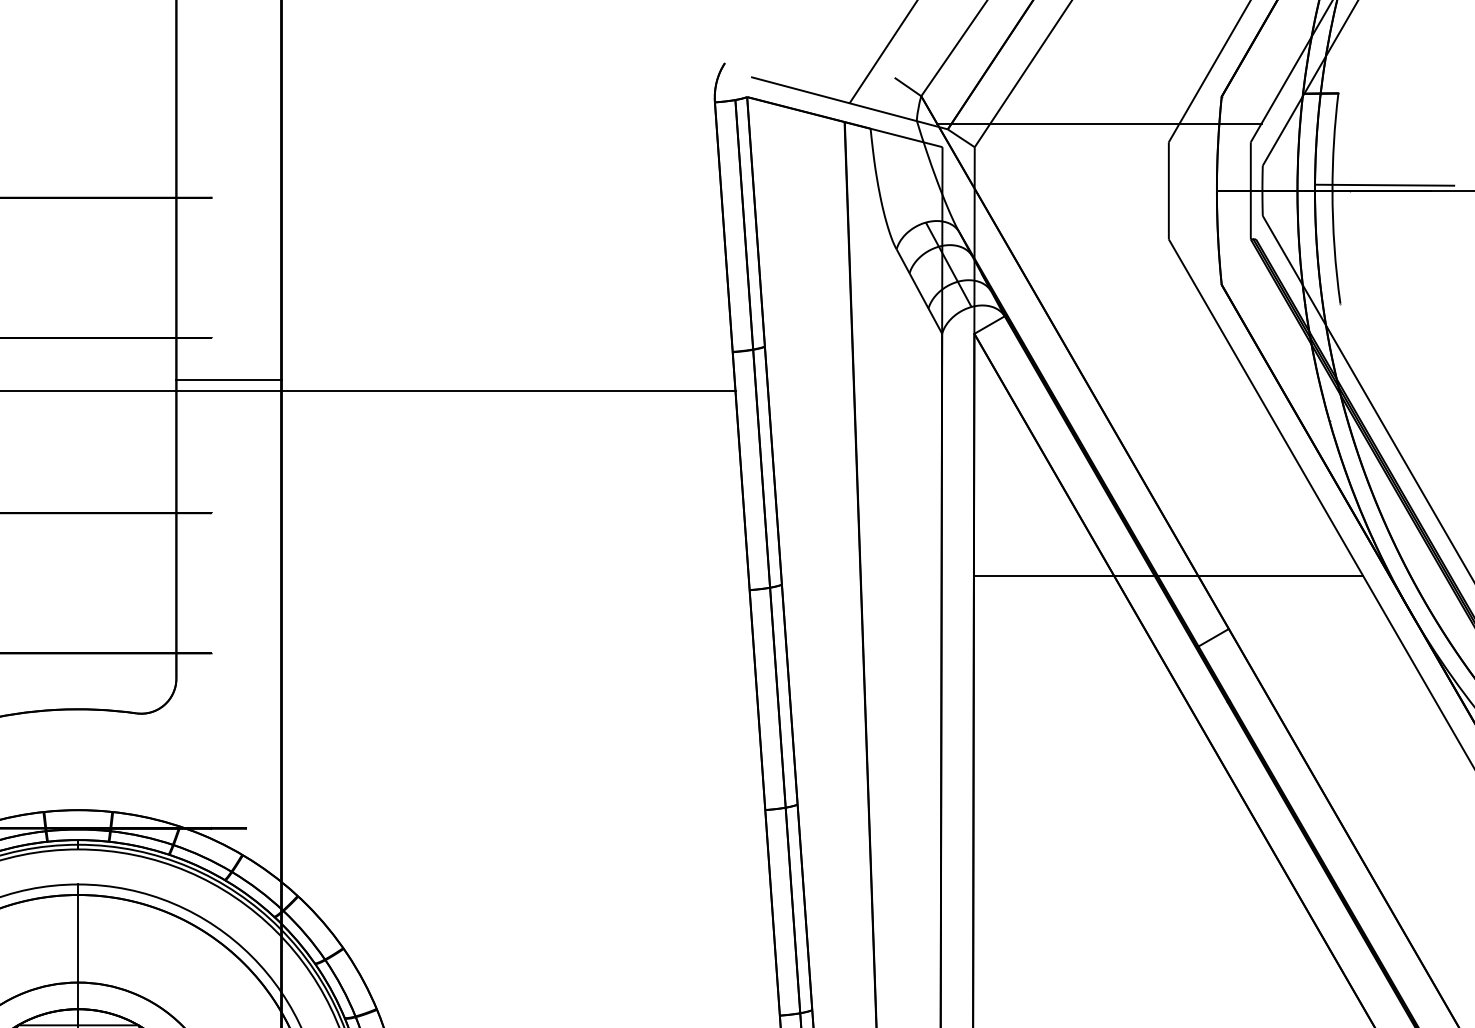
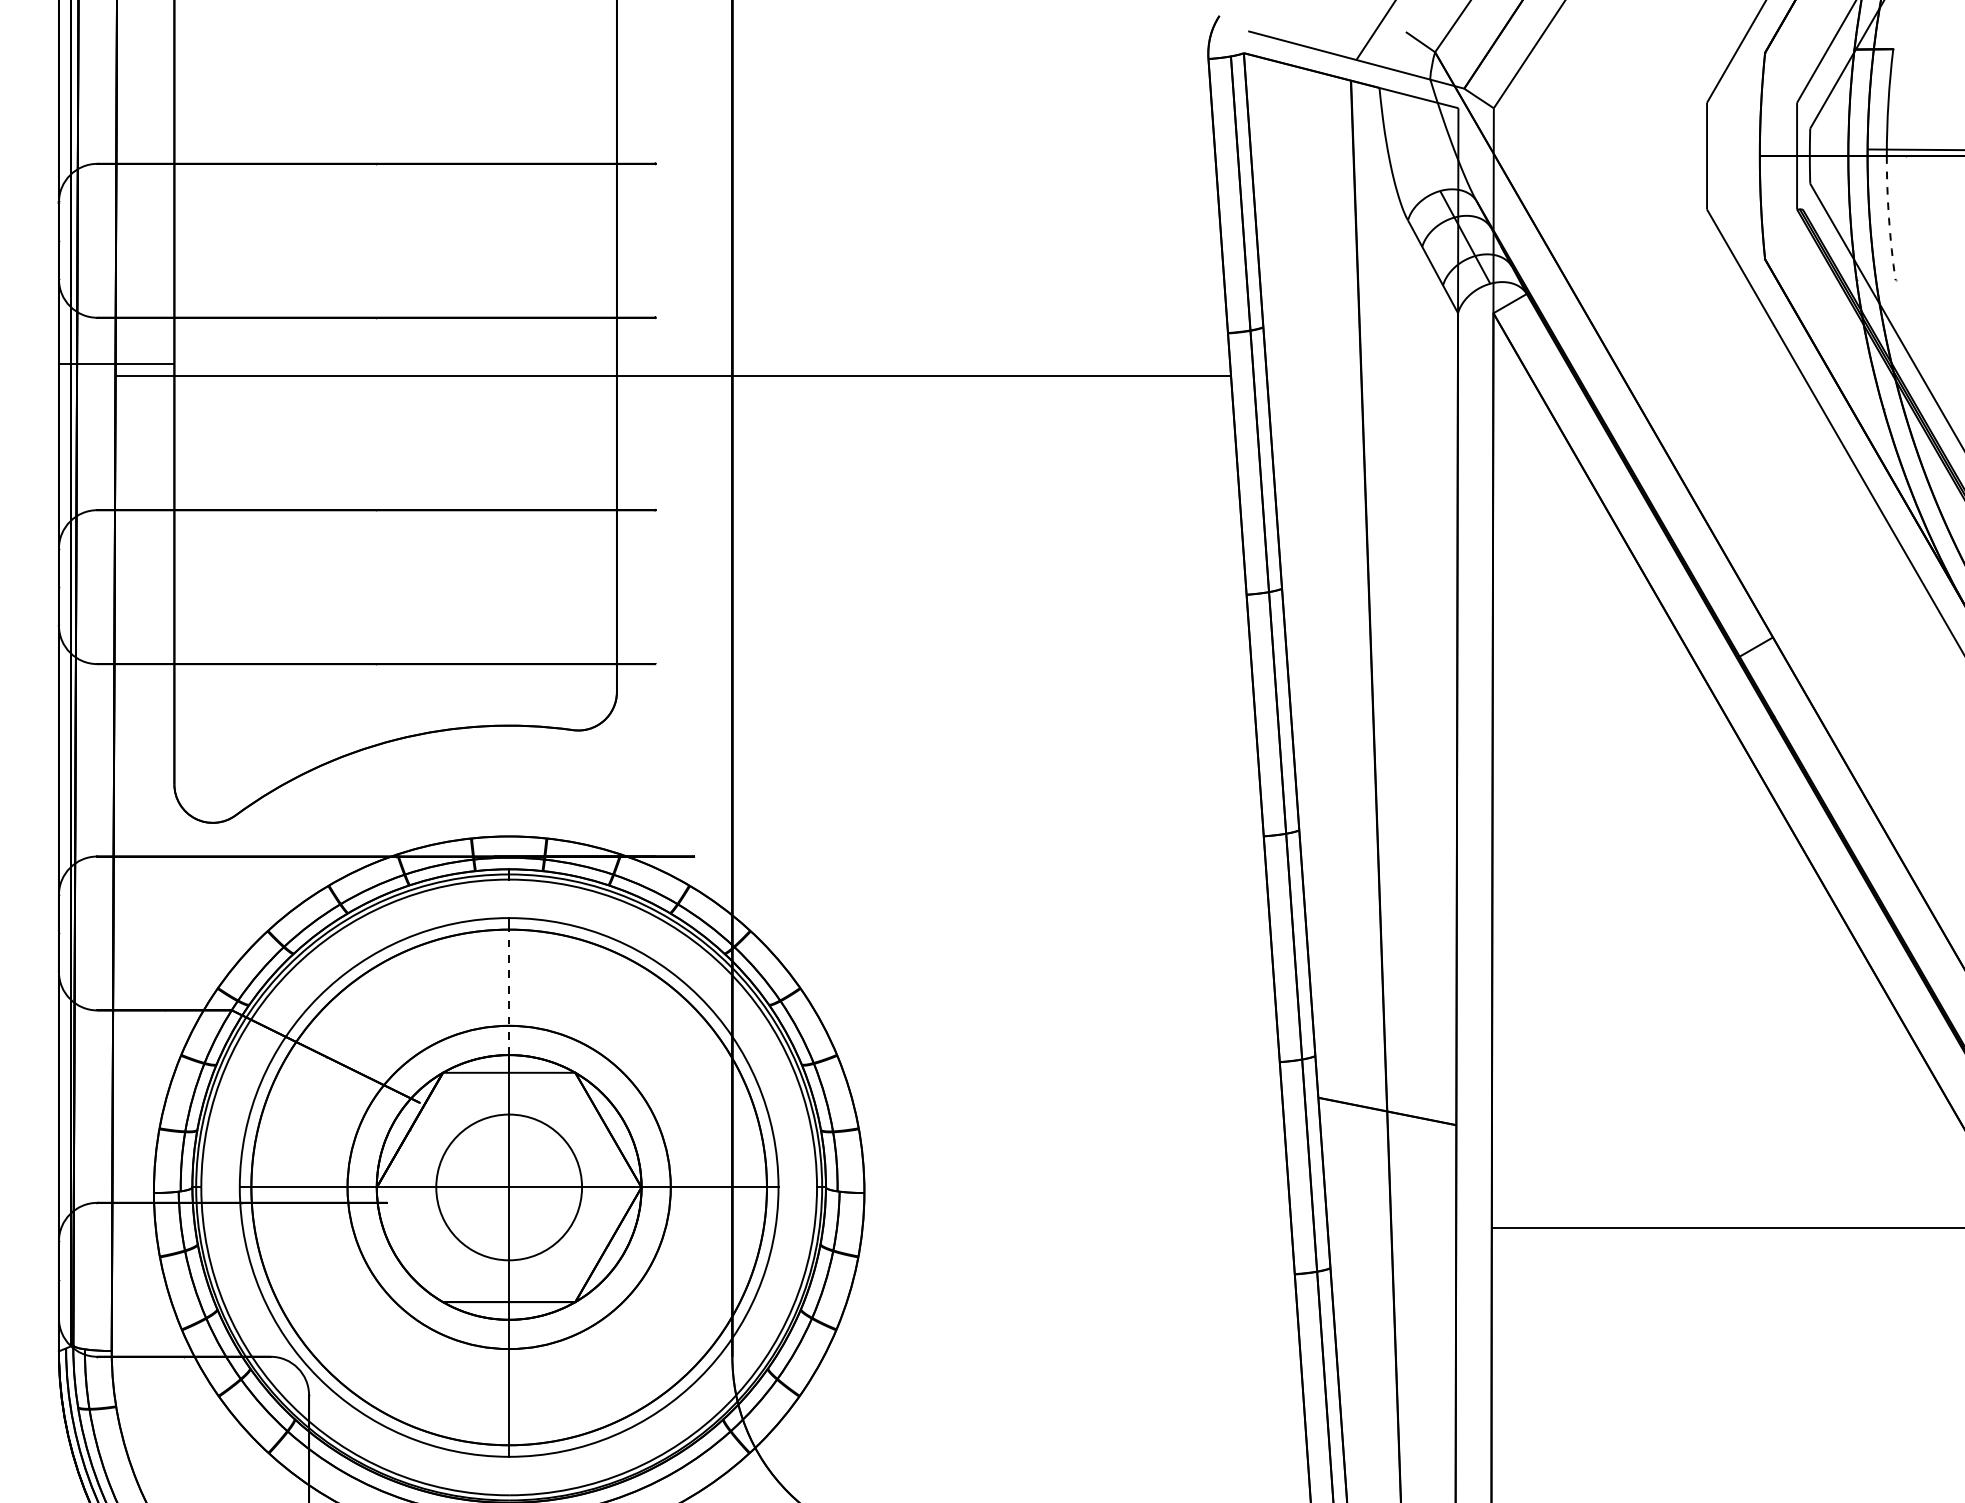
line: (1099, 123) -> (1630, 82), removed
arc: (1334, 247) -> (1889, 218), solid -> dashed
line: (228, 379) -> (674, 363), removed
line: (1168, 576) -> (1706, 579), removed
line: (78, 952) -> (509, 992), solid -> dashed

